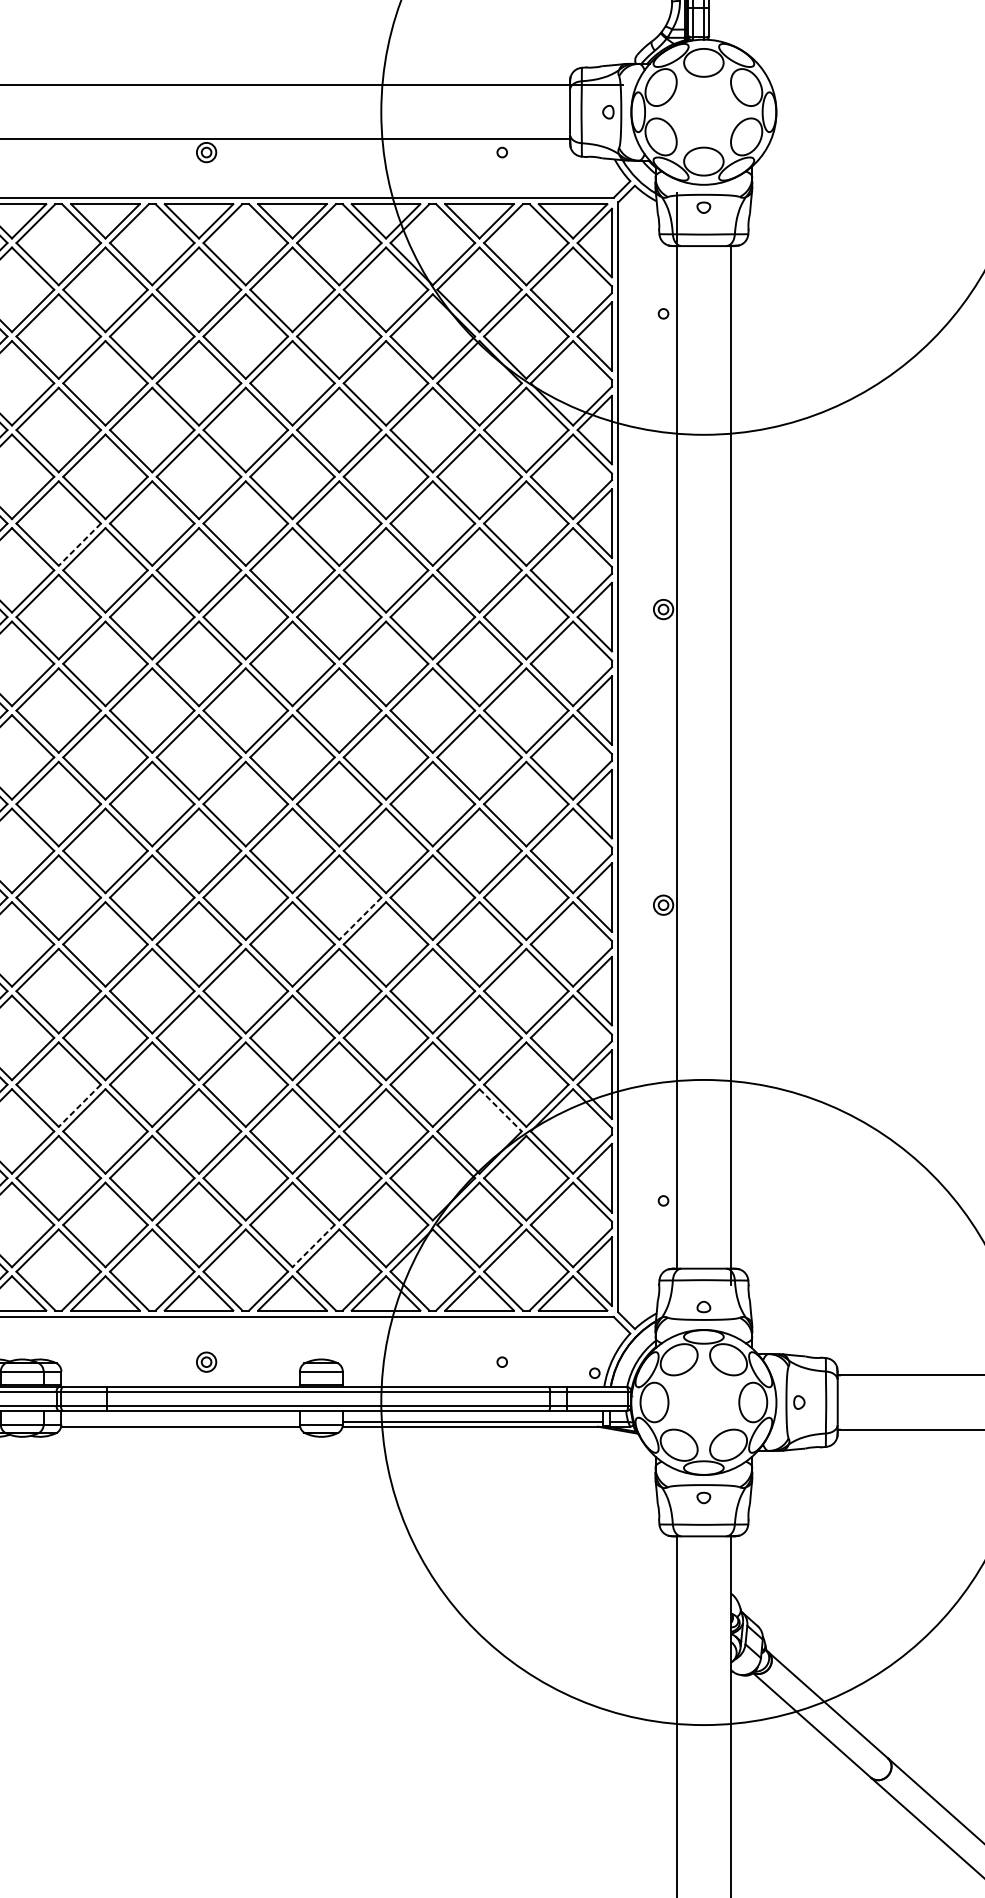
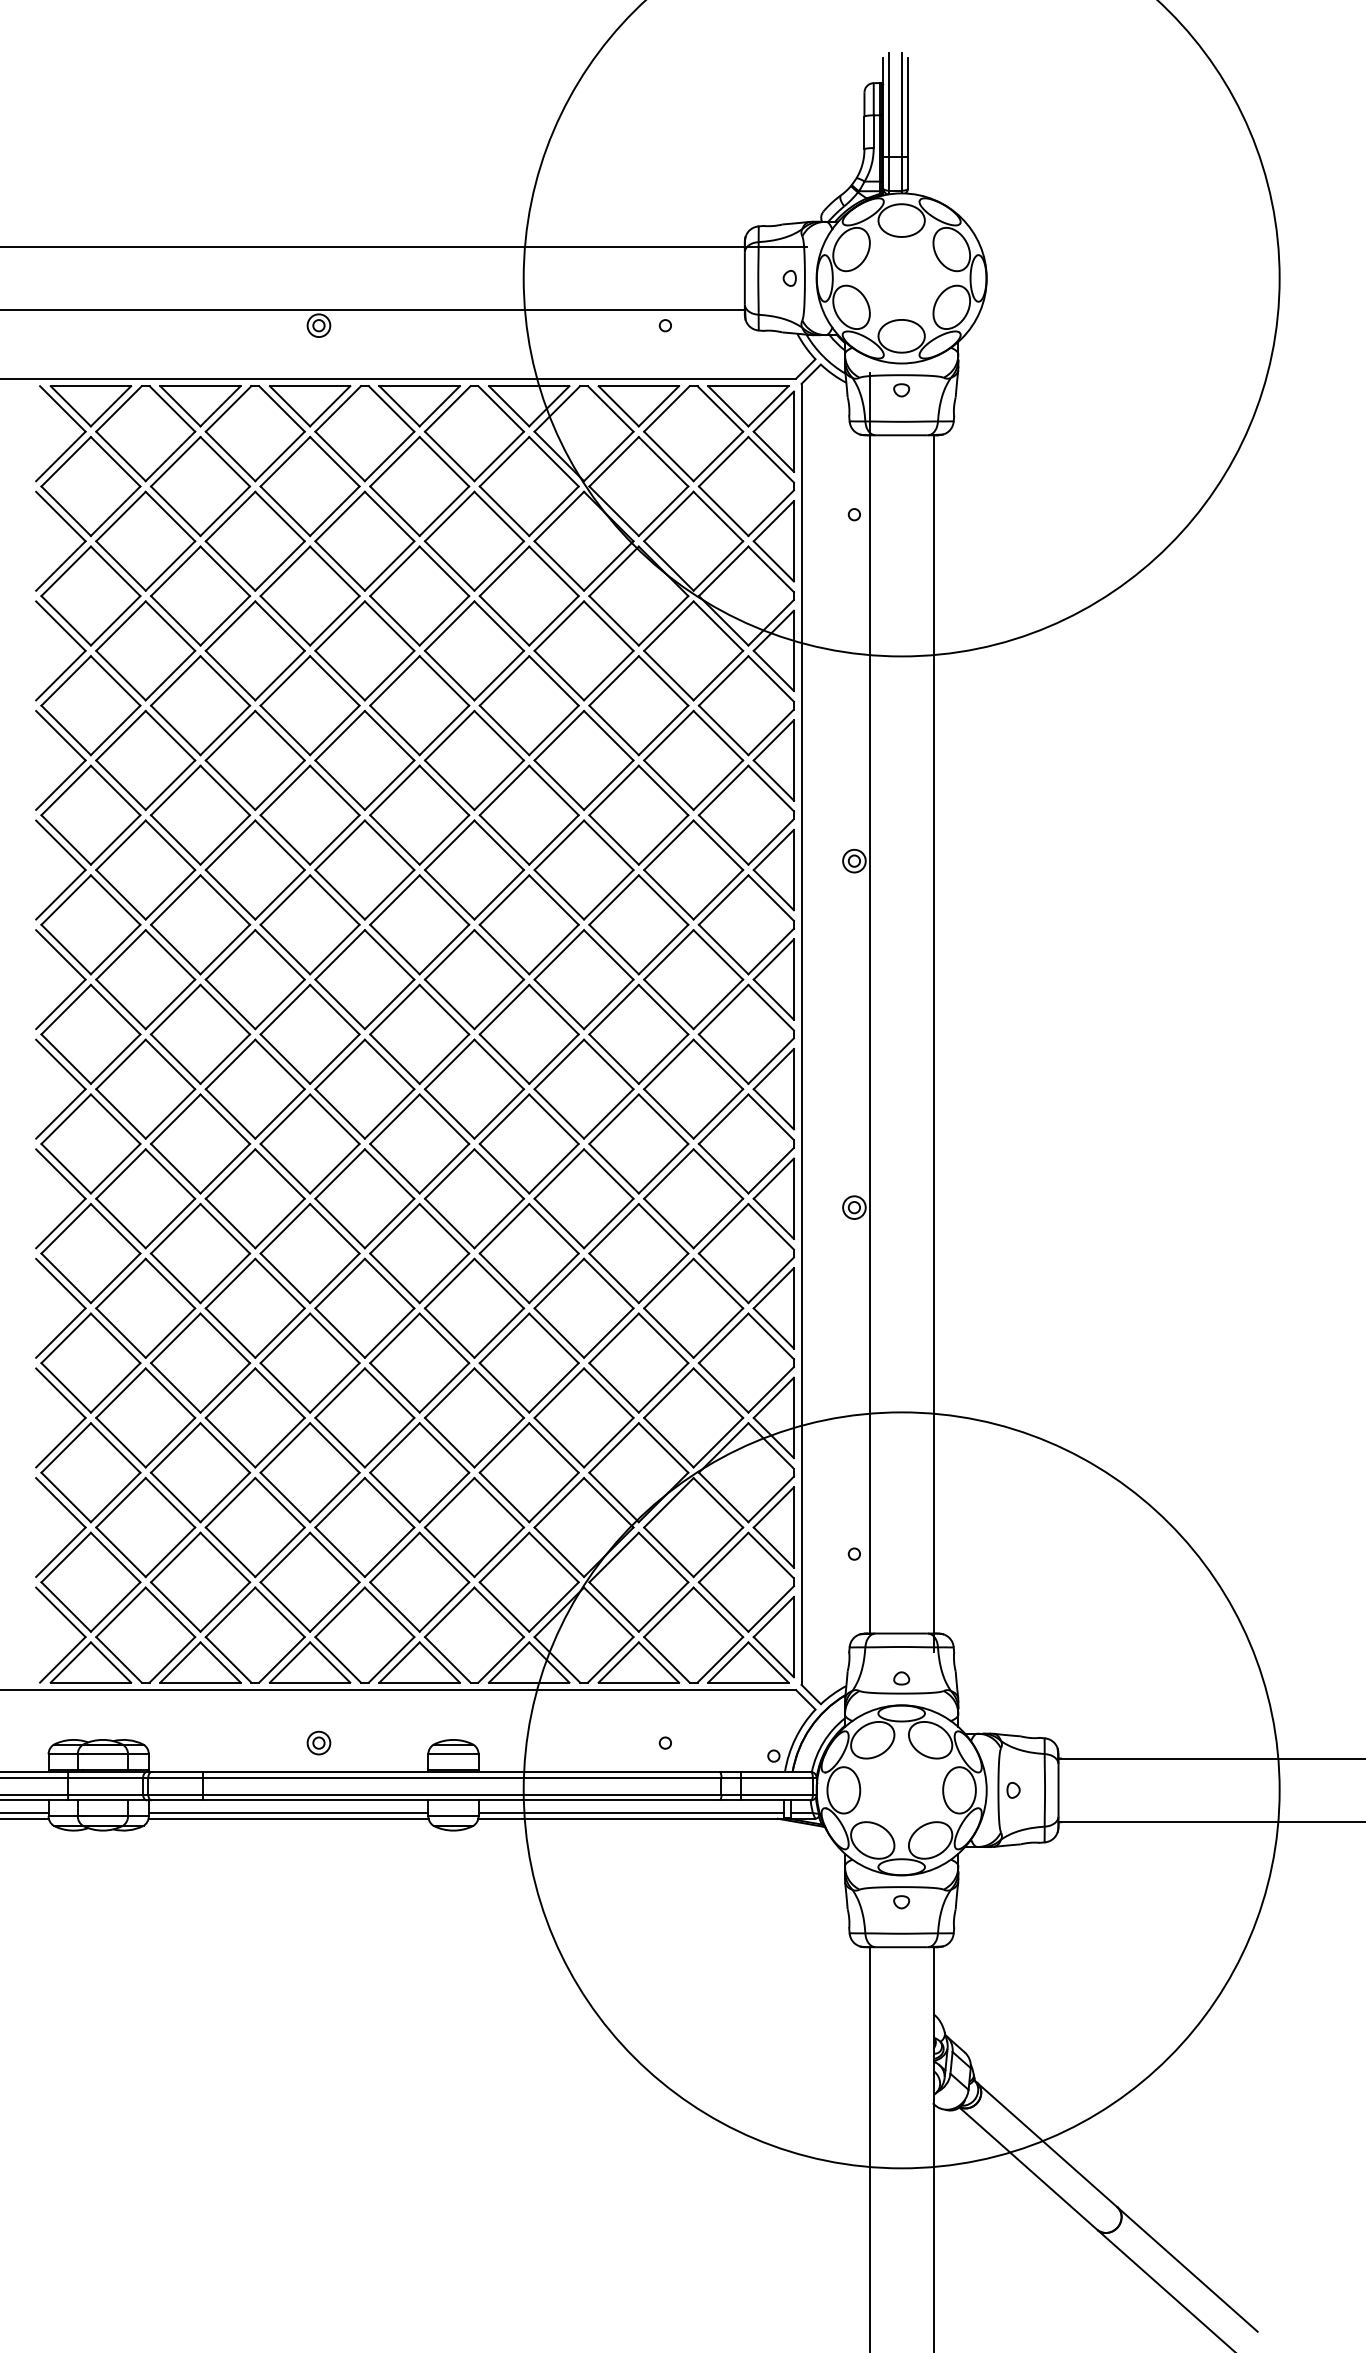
line: (79, 544) -> (170, 785), dashed -> solid
line: (360, 918) -> (499, 1223), dashed -> solid
line: (79, 1105) -> (170, 1442), dashed -> solid
line: (500, 1110) -> (663, 1448), dashed -> solid
line: (313, 1246) -> (444, 1607), dashed -> solid
line: (180, 1422) -> (288, 1813), added

